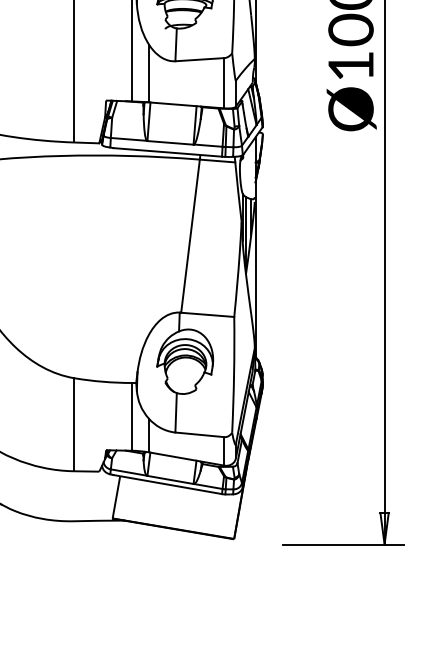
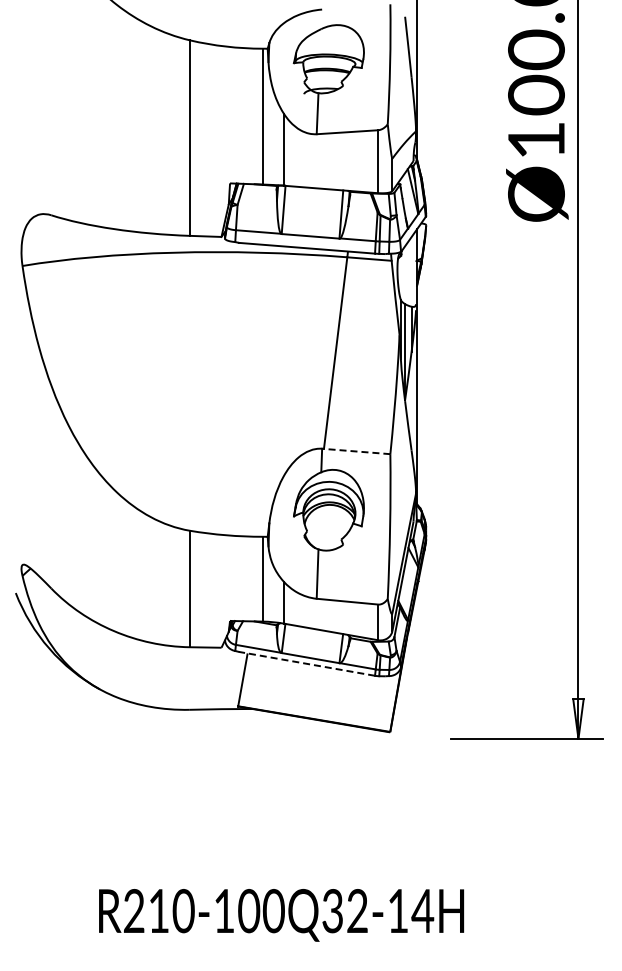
line: (207, 314) -> (356, 451), solid -> dashed
line: (167, 484) -> (306, 663), solid -> dashed

